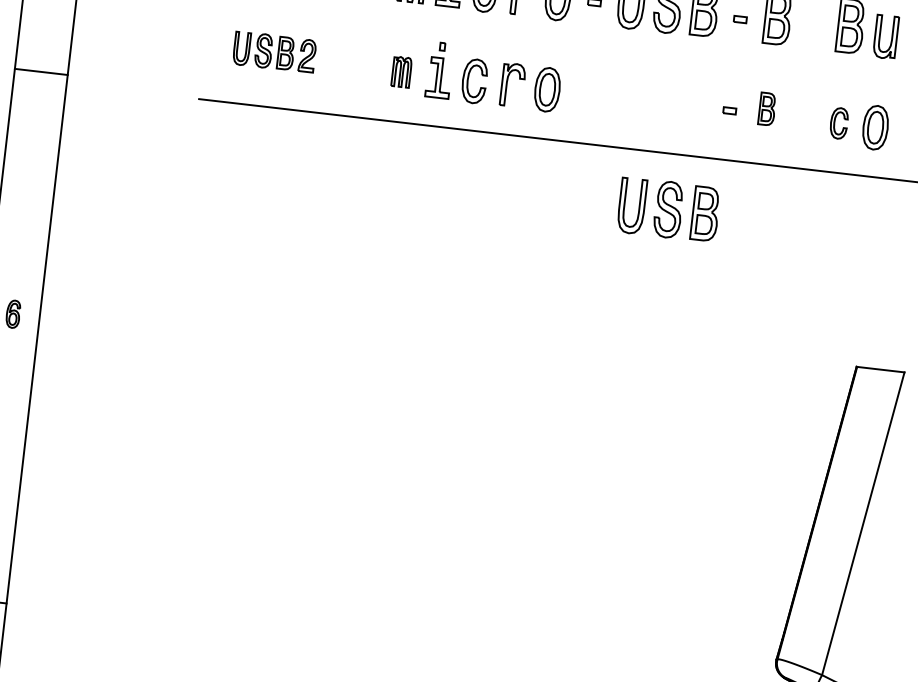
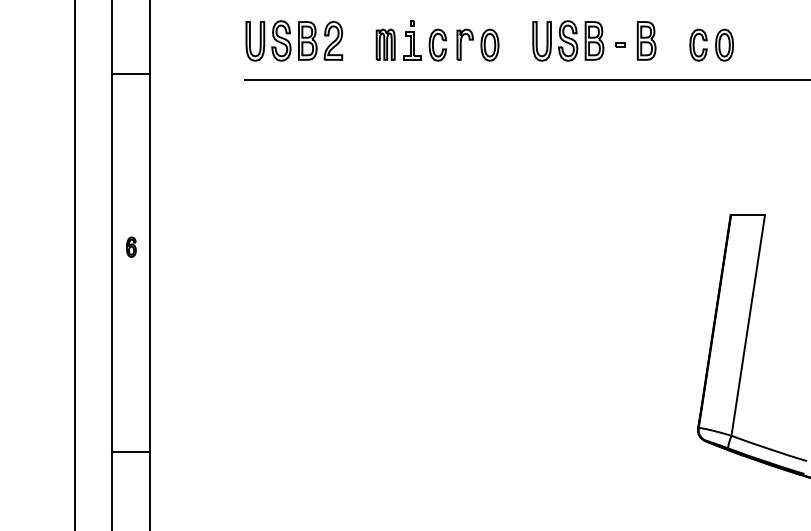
part: (274, 51) -> (294, 40), size x1.67
part: (401, 71) -> (385, 44), size x1.43
part: (767, 108) -> (646, 40), size x1.67
part: (839, 122) -> (698, 44), size x1.43
part: (669, 209) -> (568, 40), moved

